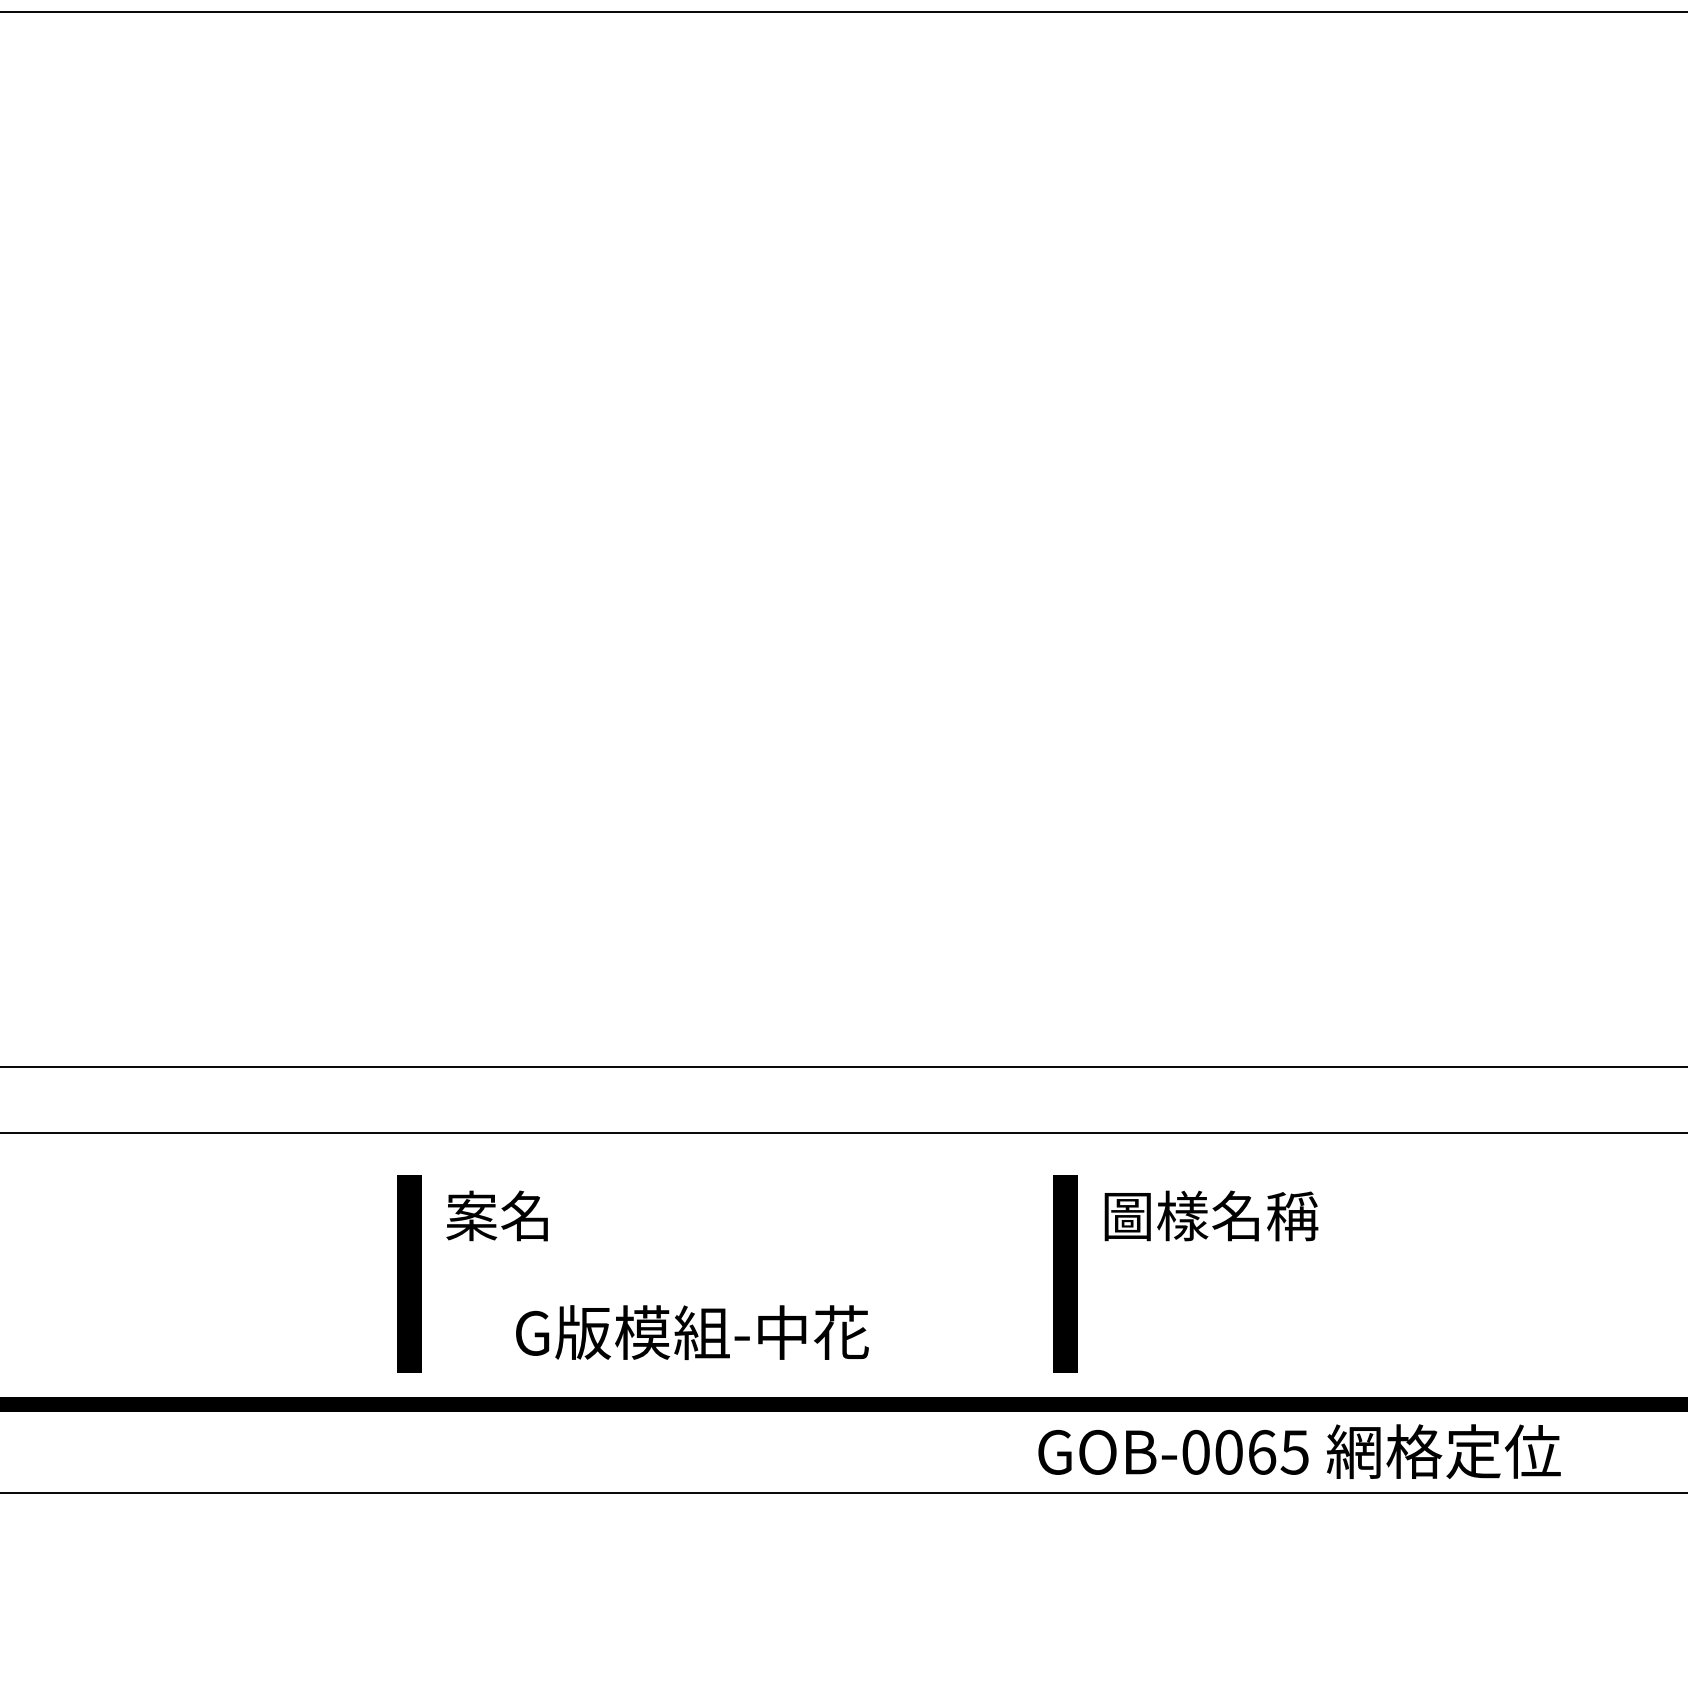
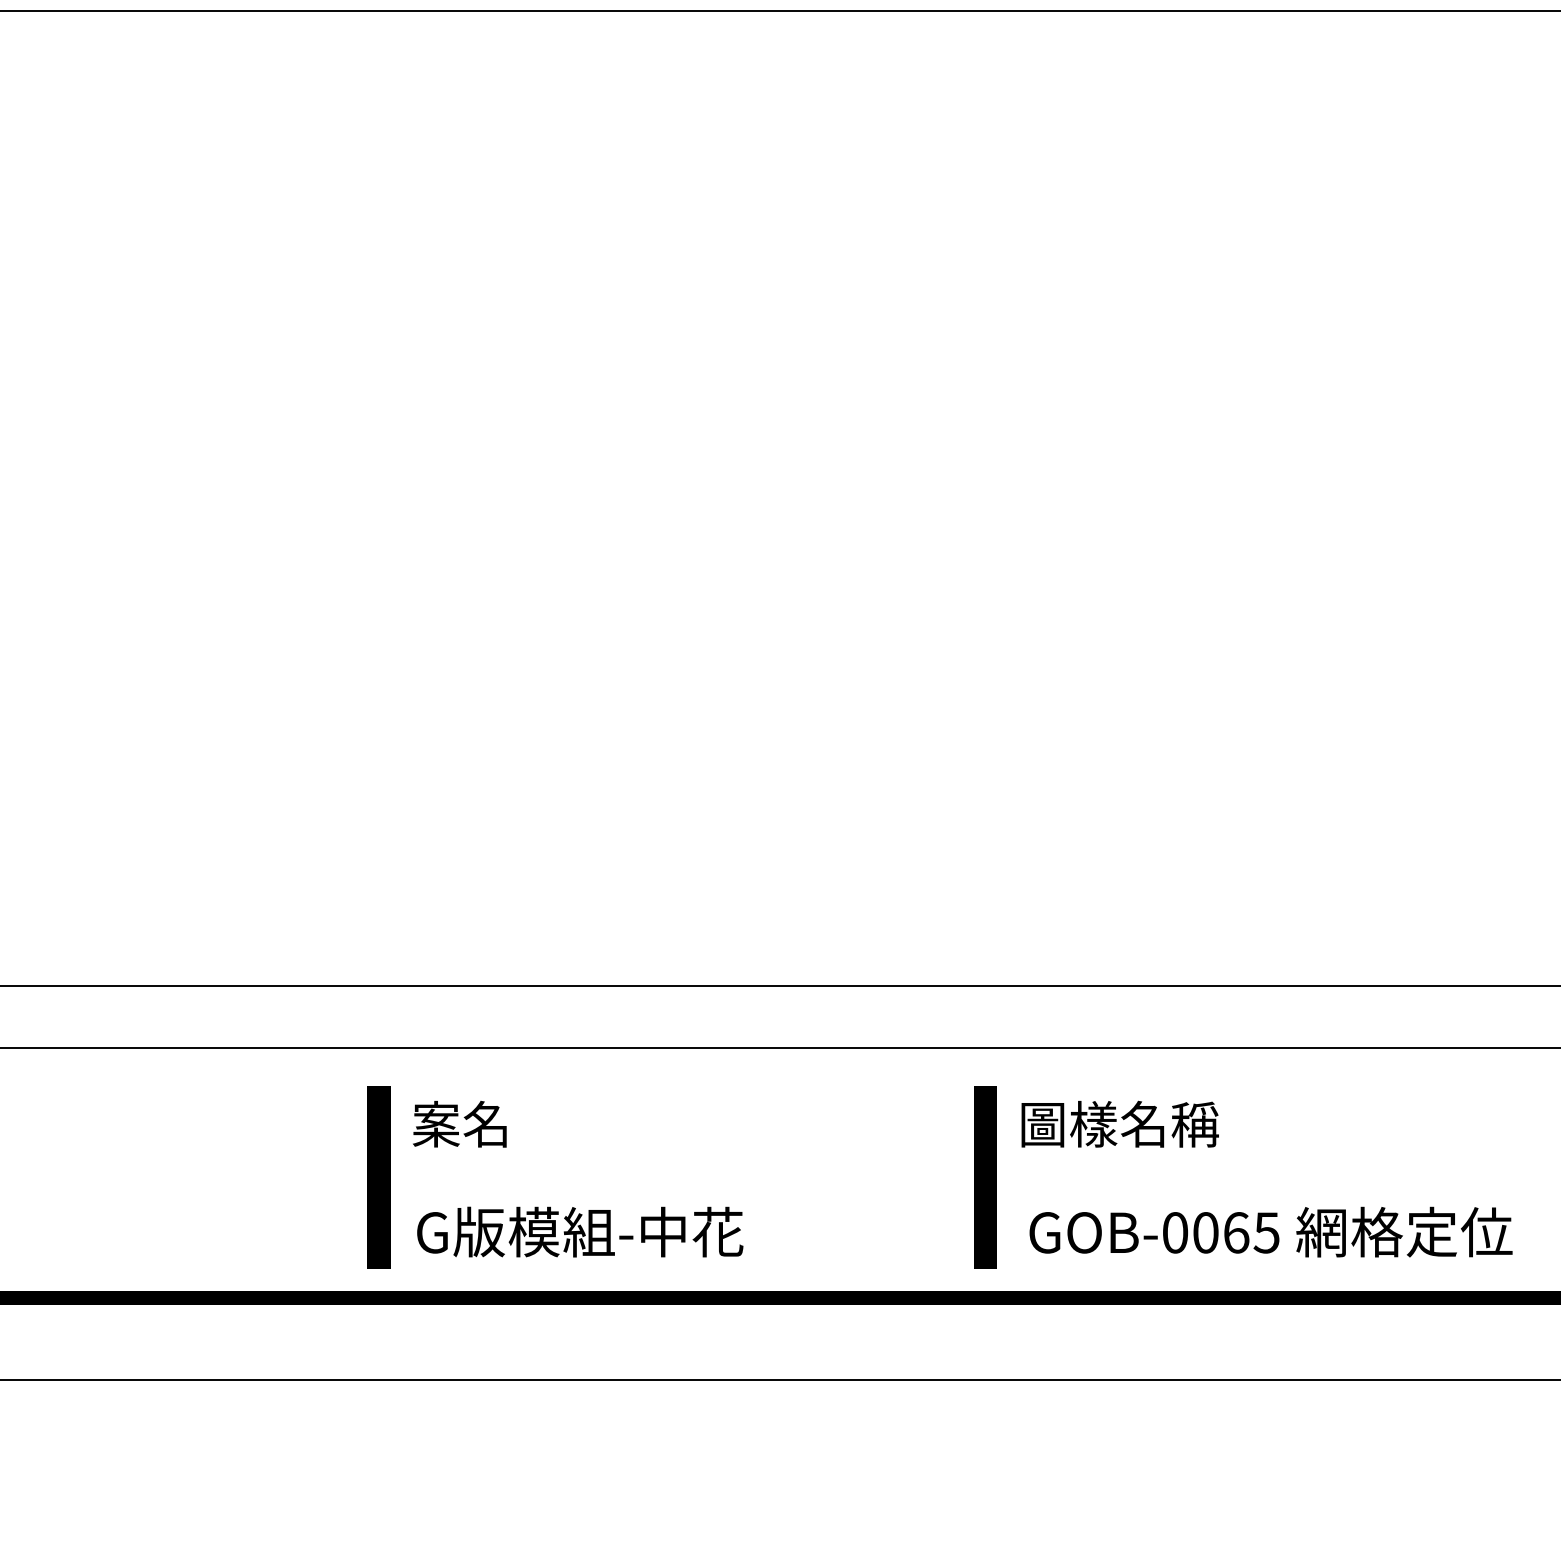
text: (692, 1332) -> (580, 1232), moved
text: (1299, 1451) -> (1271, 1232), moved

